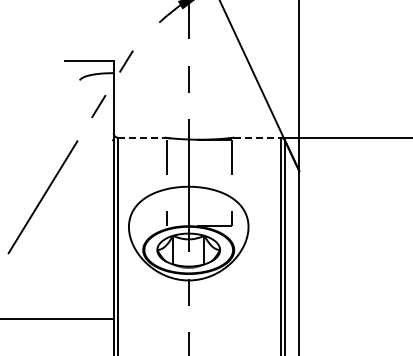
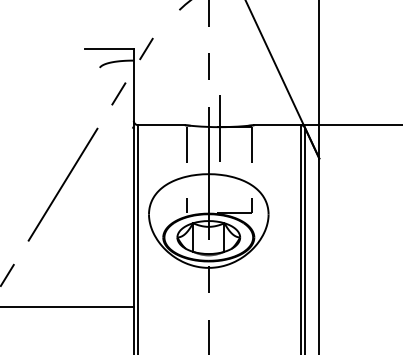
line: (141, 137) -> (161, 124), dashed -> solid
line: (258, 137) -> (278, 124), dashed -> solid
line: (199, 141) -> (219, 128), added

